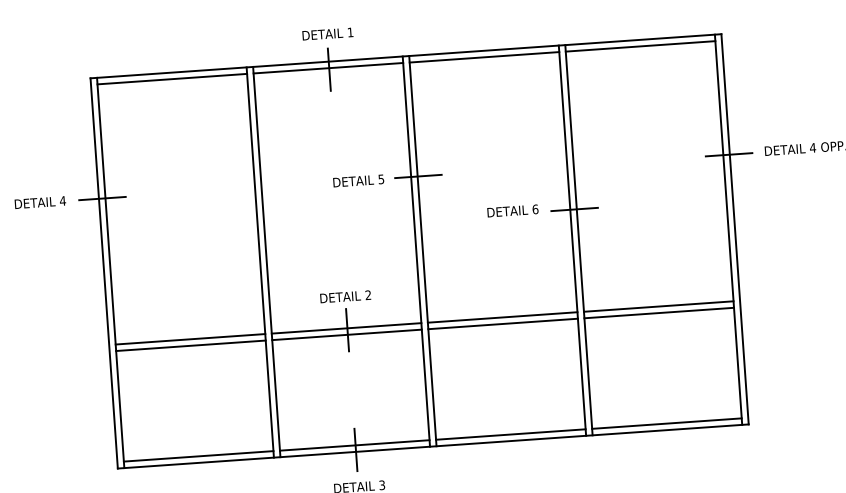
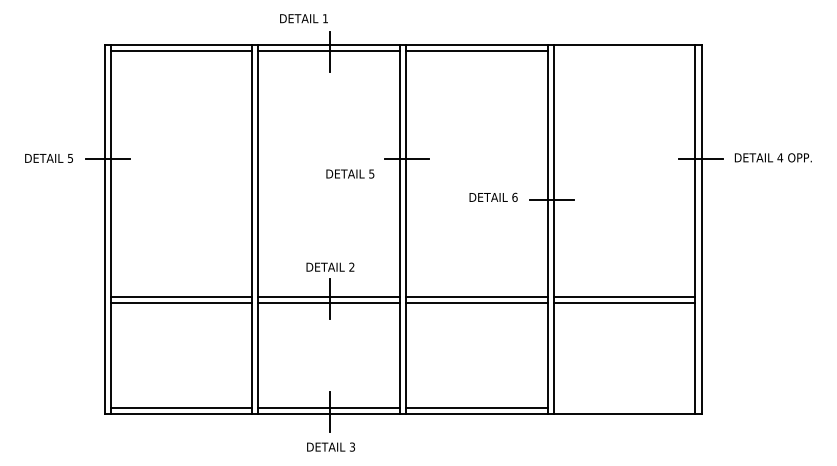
text: (327, 33) -> (303, 18), moved
line: (640, 46) -> (624, 50), removed
text: (358, 180) -> (350, 173), moved
text: (62, 201) -> (70, 158), 4 -> 5
line: (666, 423) -> (624, 407), removed

